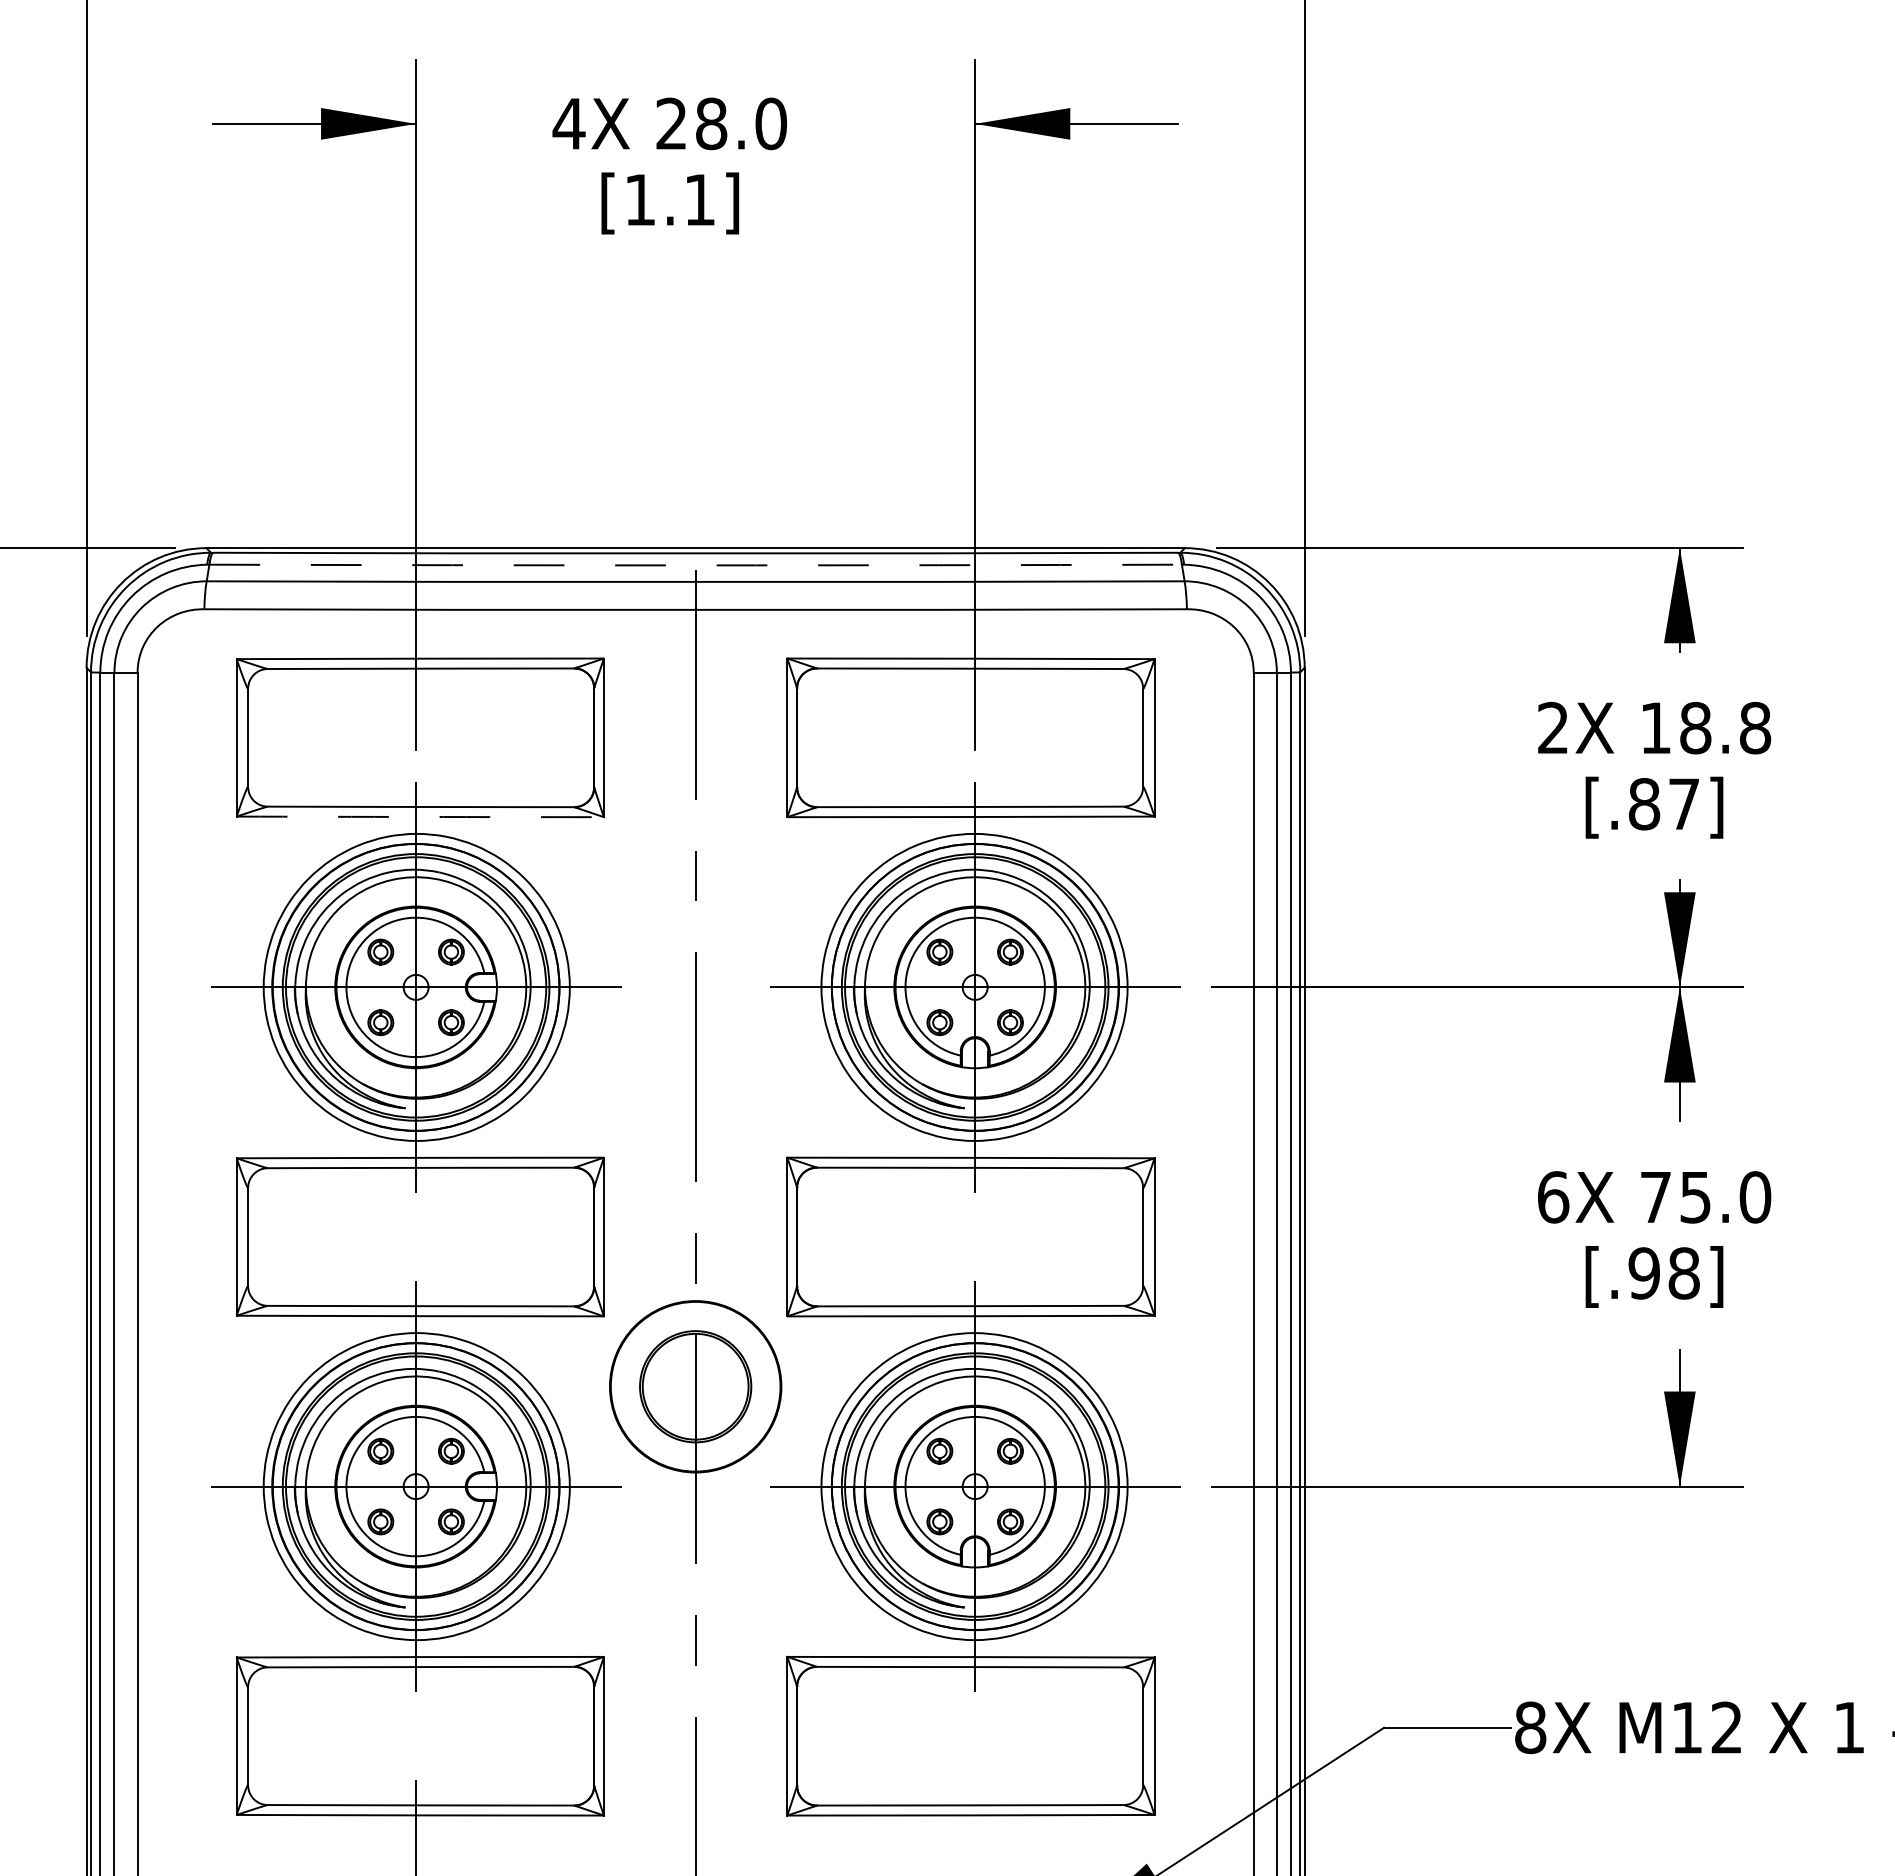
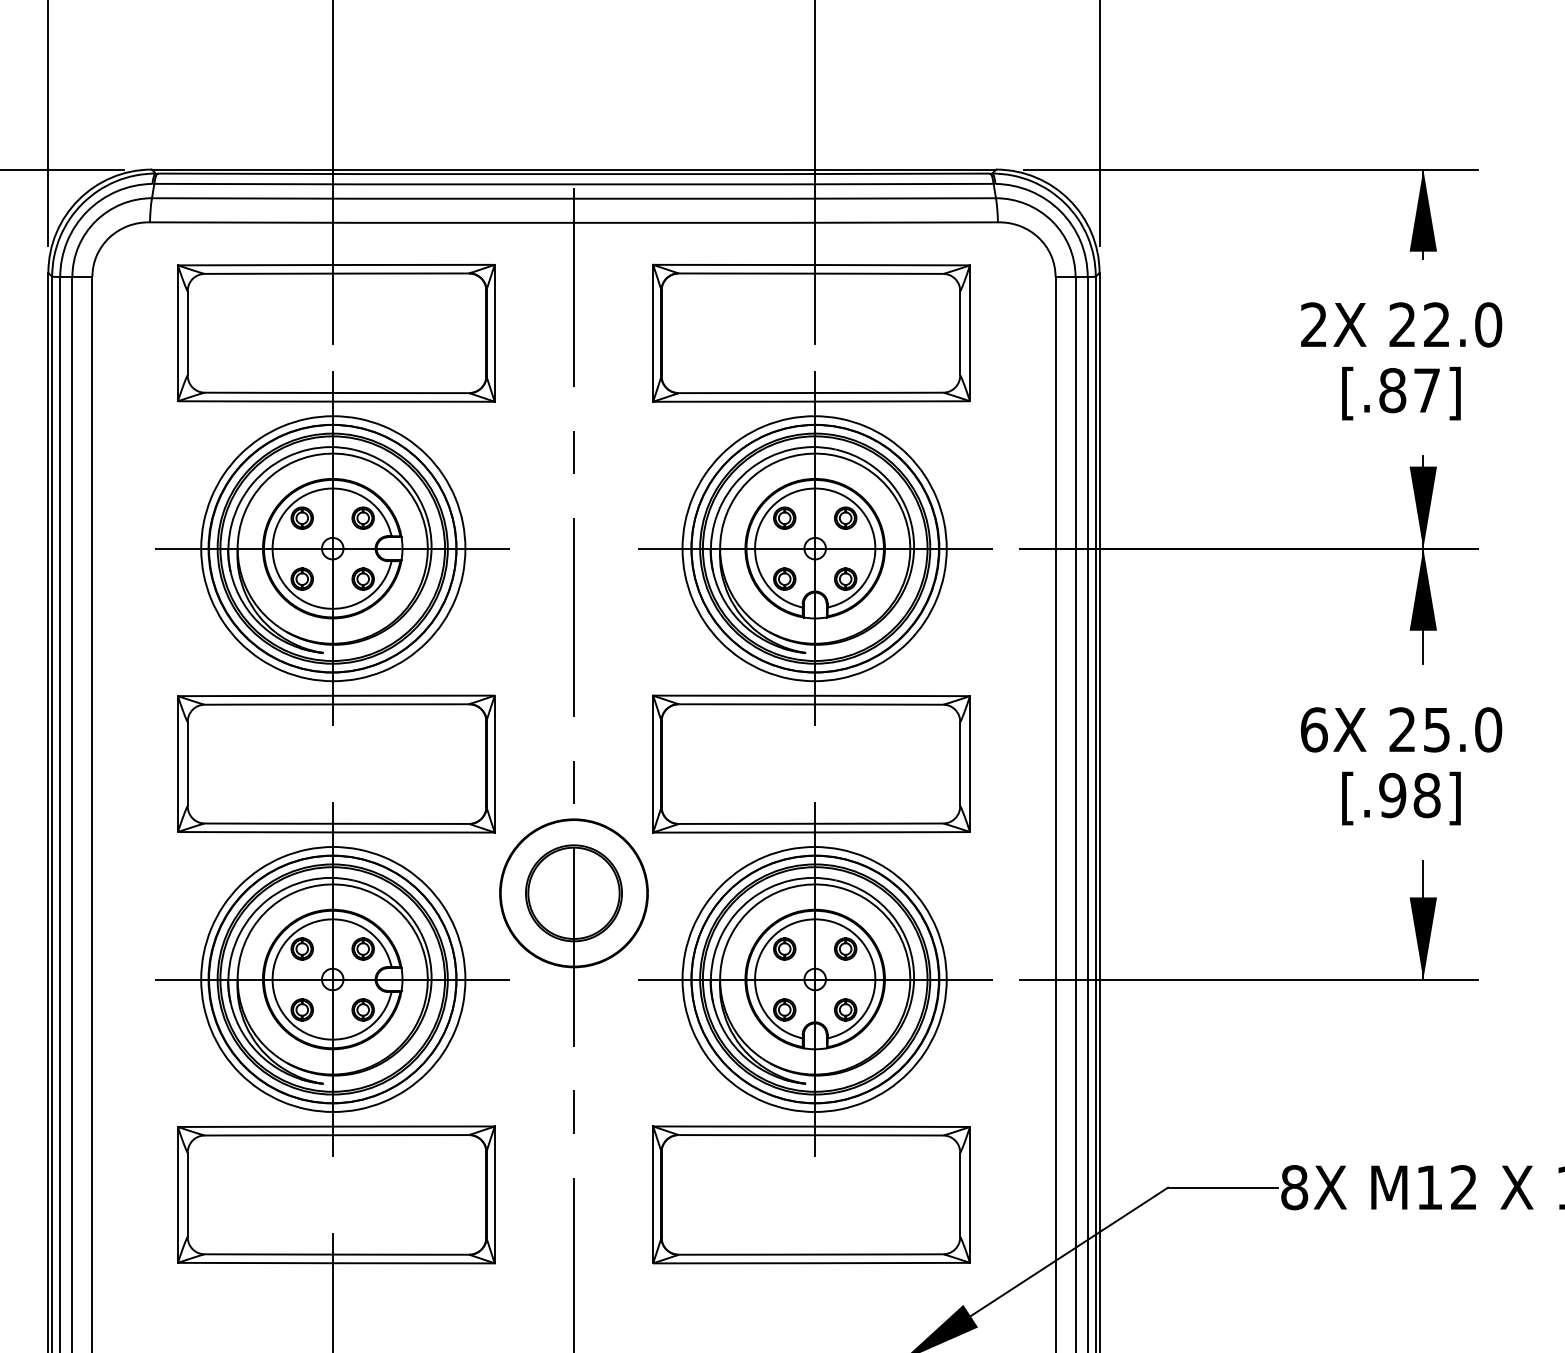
arc: (695, 565) -> (573, 184), dashed -> solid
text: (1705, 727) -> (1445, 324), 18.8 -> 22.0
arc: (420, 816) -> (336, 401), dashed -> solid
text: (1655, 1196) -> (1402, 729), 75.0 -> 25.0

